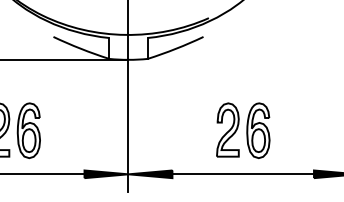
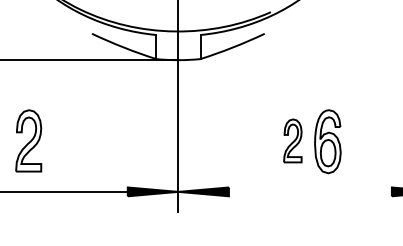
part: (227, 129) -> (292, 140), size x0.7
part: (28, 130) -> (63, 141), removed
line: (242, 173) -> (309, 191), removed

